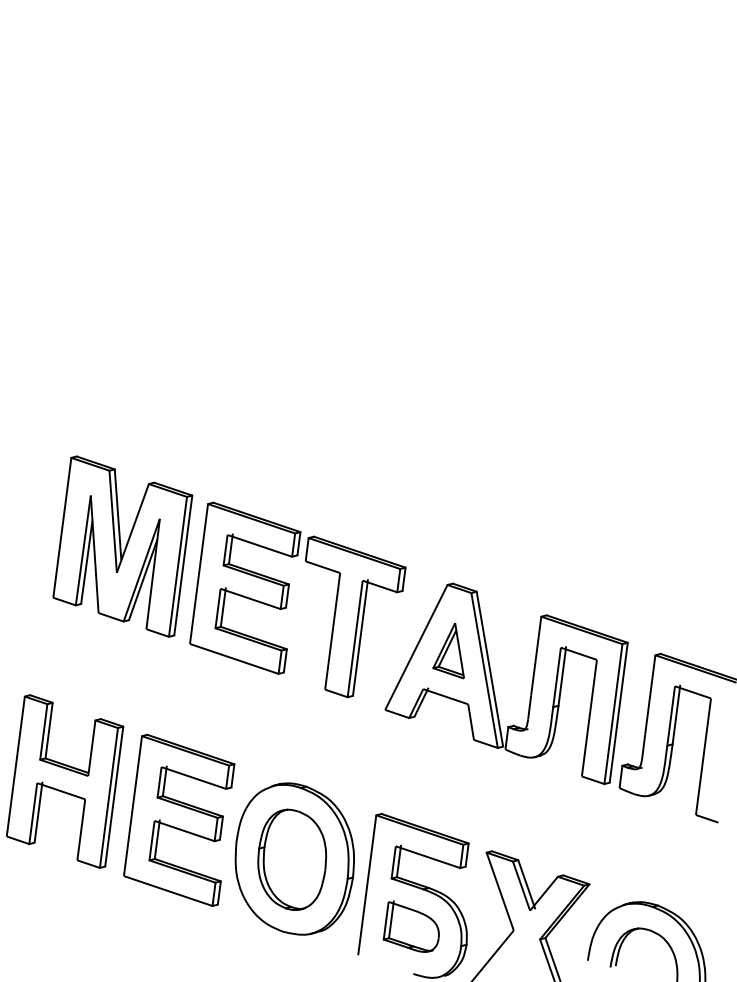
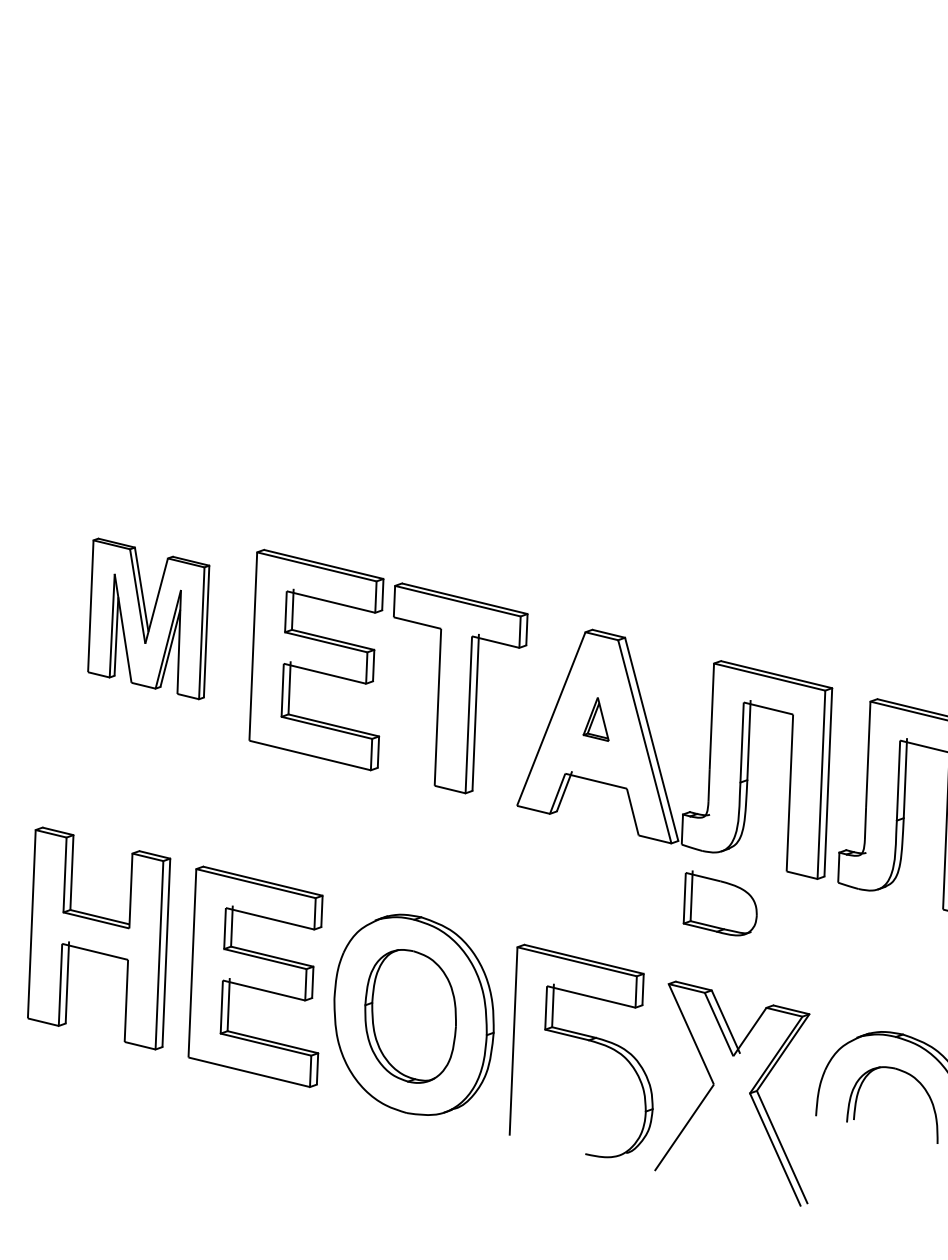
part: (122, 546) -> (148, 618), size x0.7
part: (448, 651) -> (594, 720), size x0.6
part: (410, 926) -> (717, 903), moved

